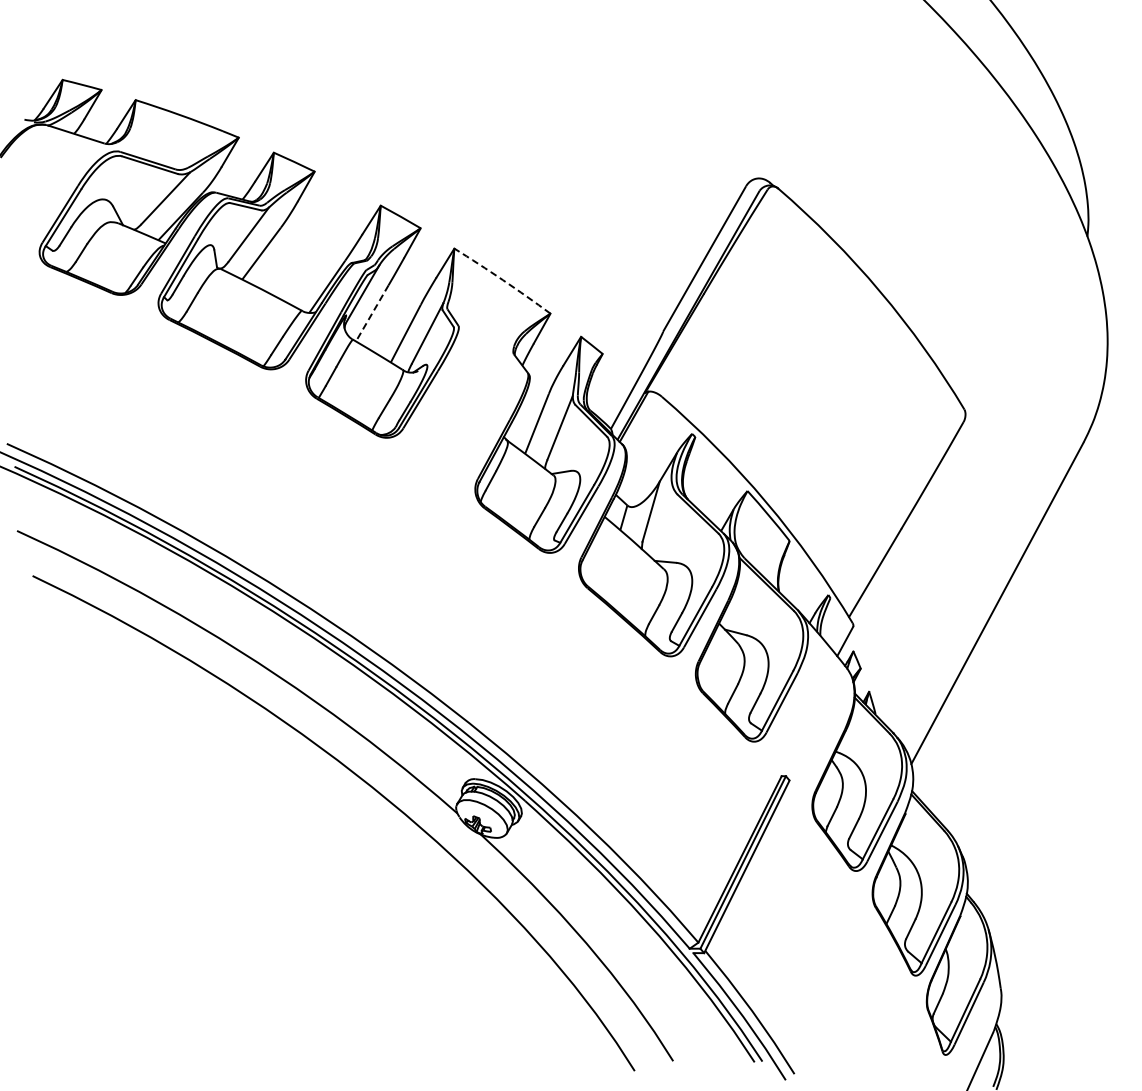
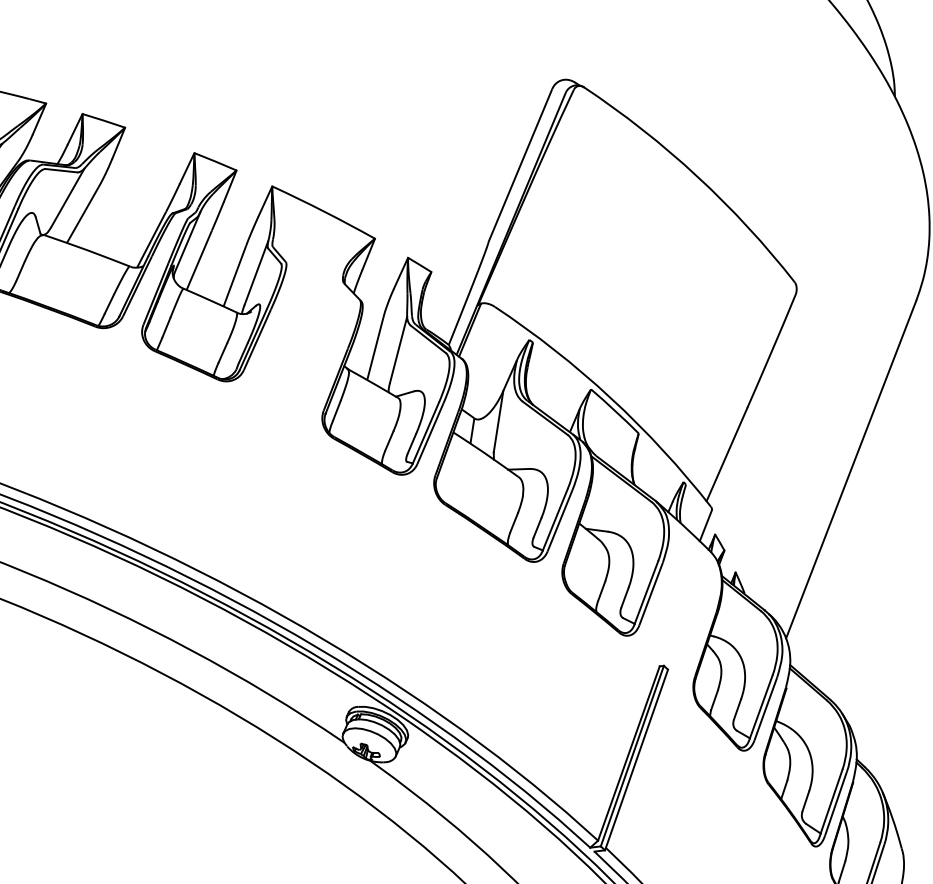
arc: (503, 280) -> (324, 211), dashed -> solid
line: (372, 313) -> (199, 260), dashed -> solid

